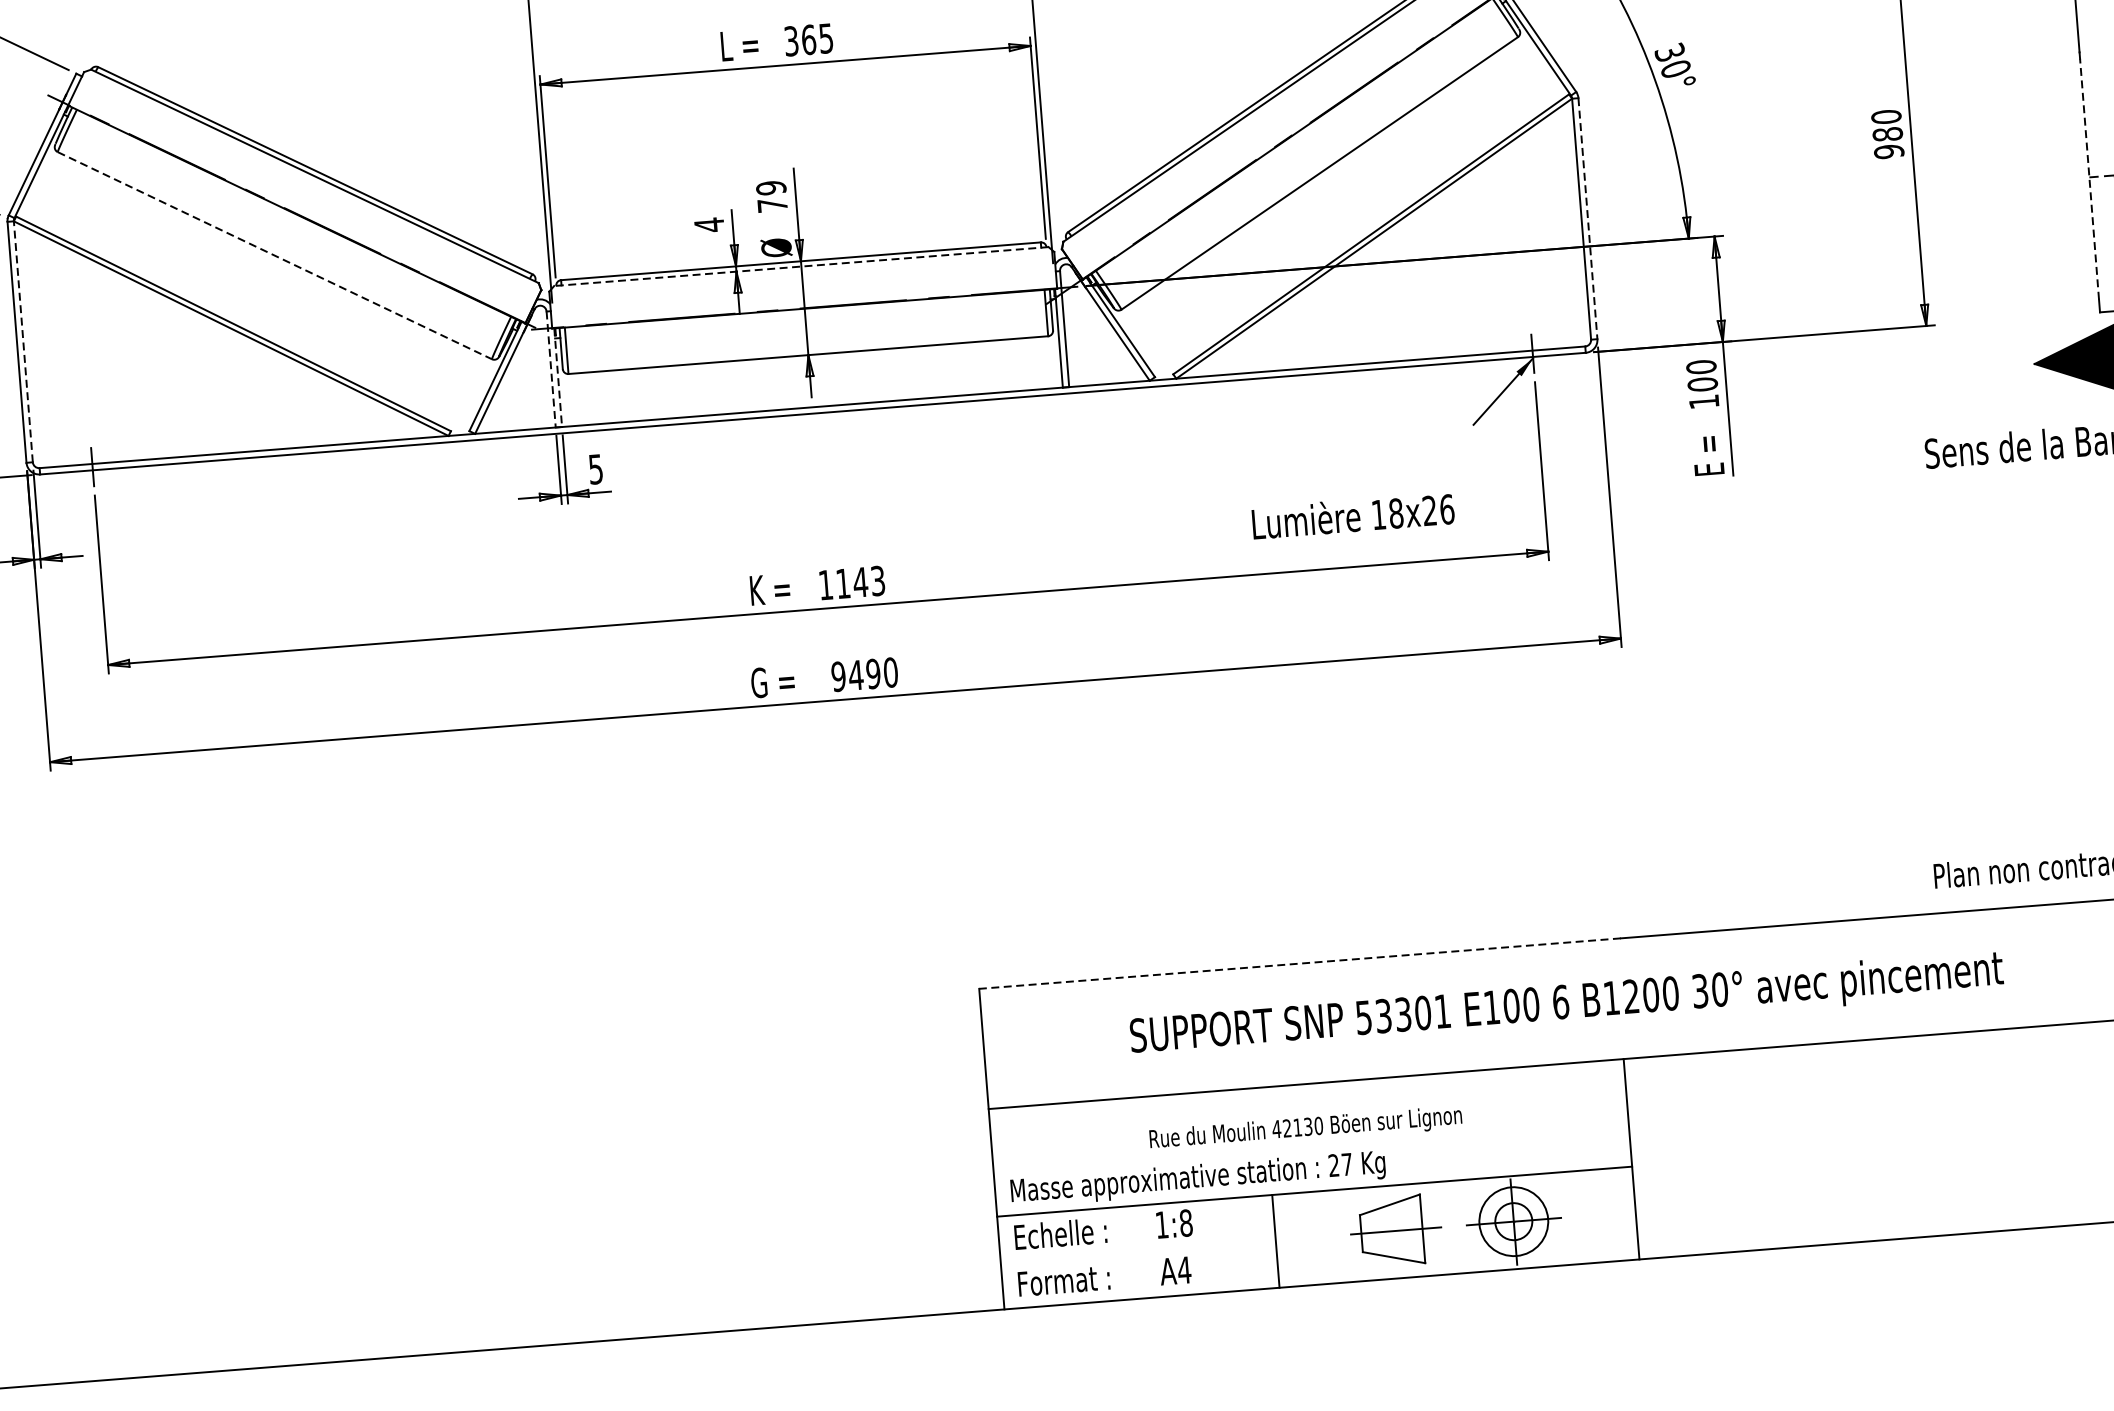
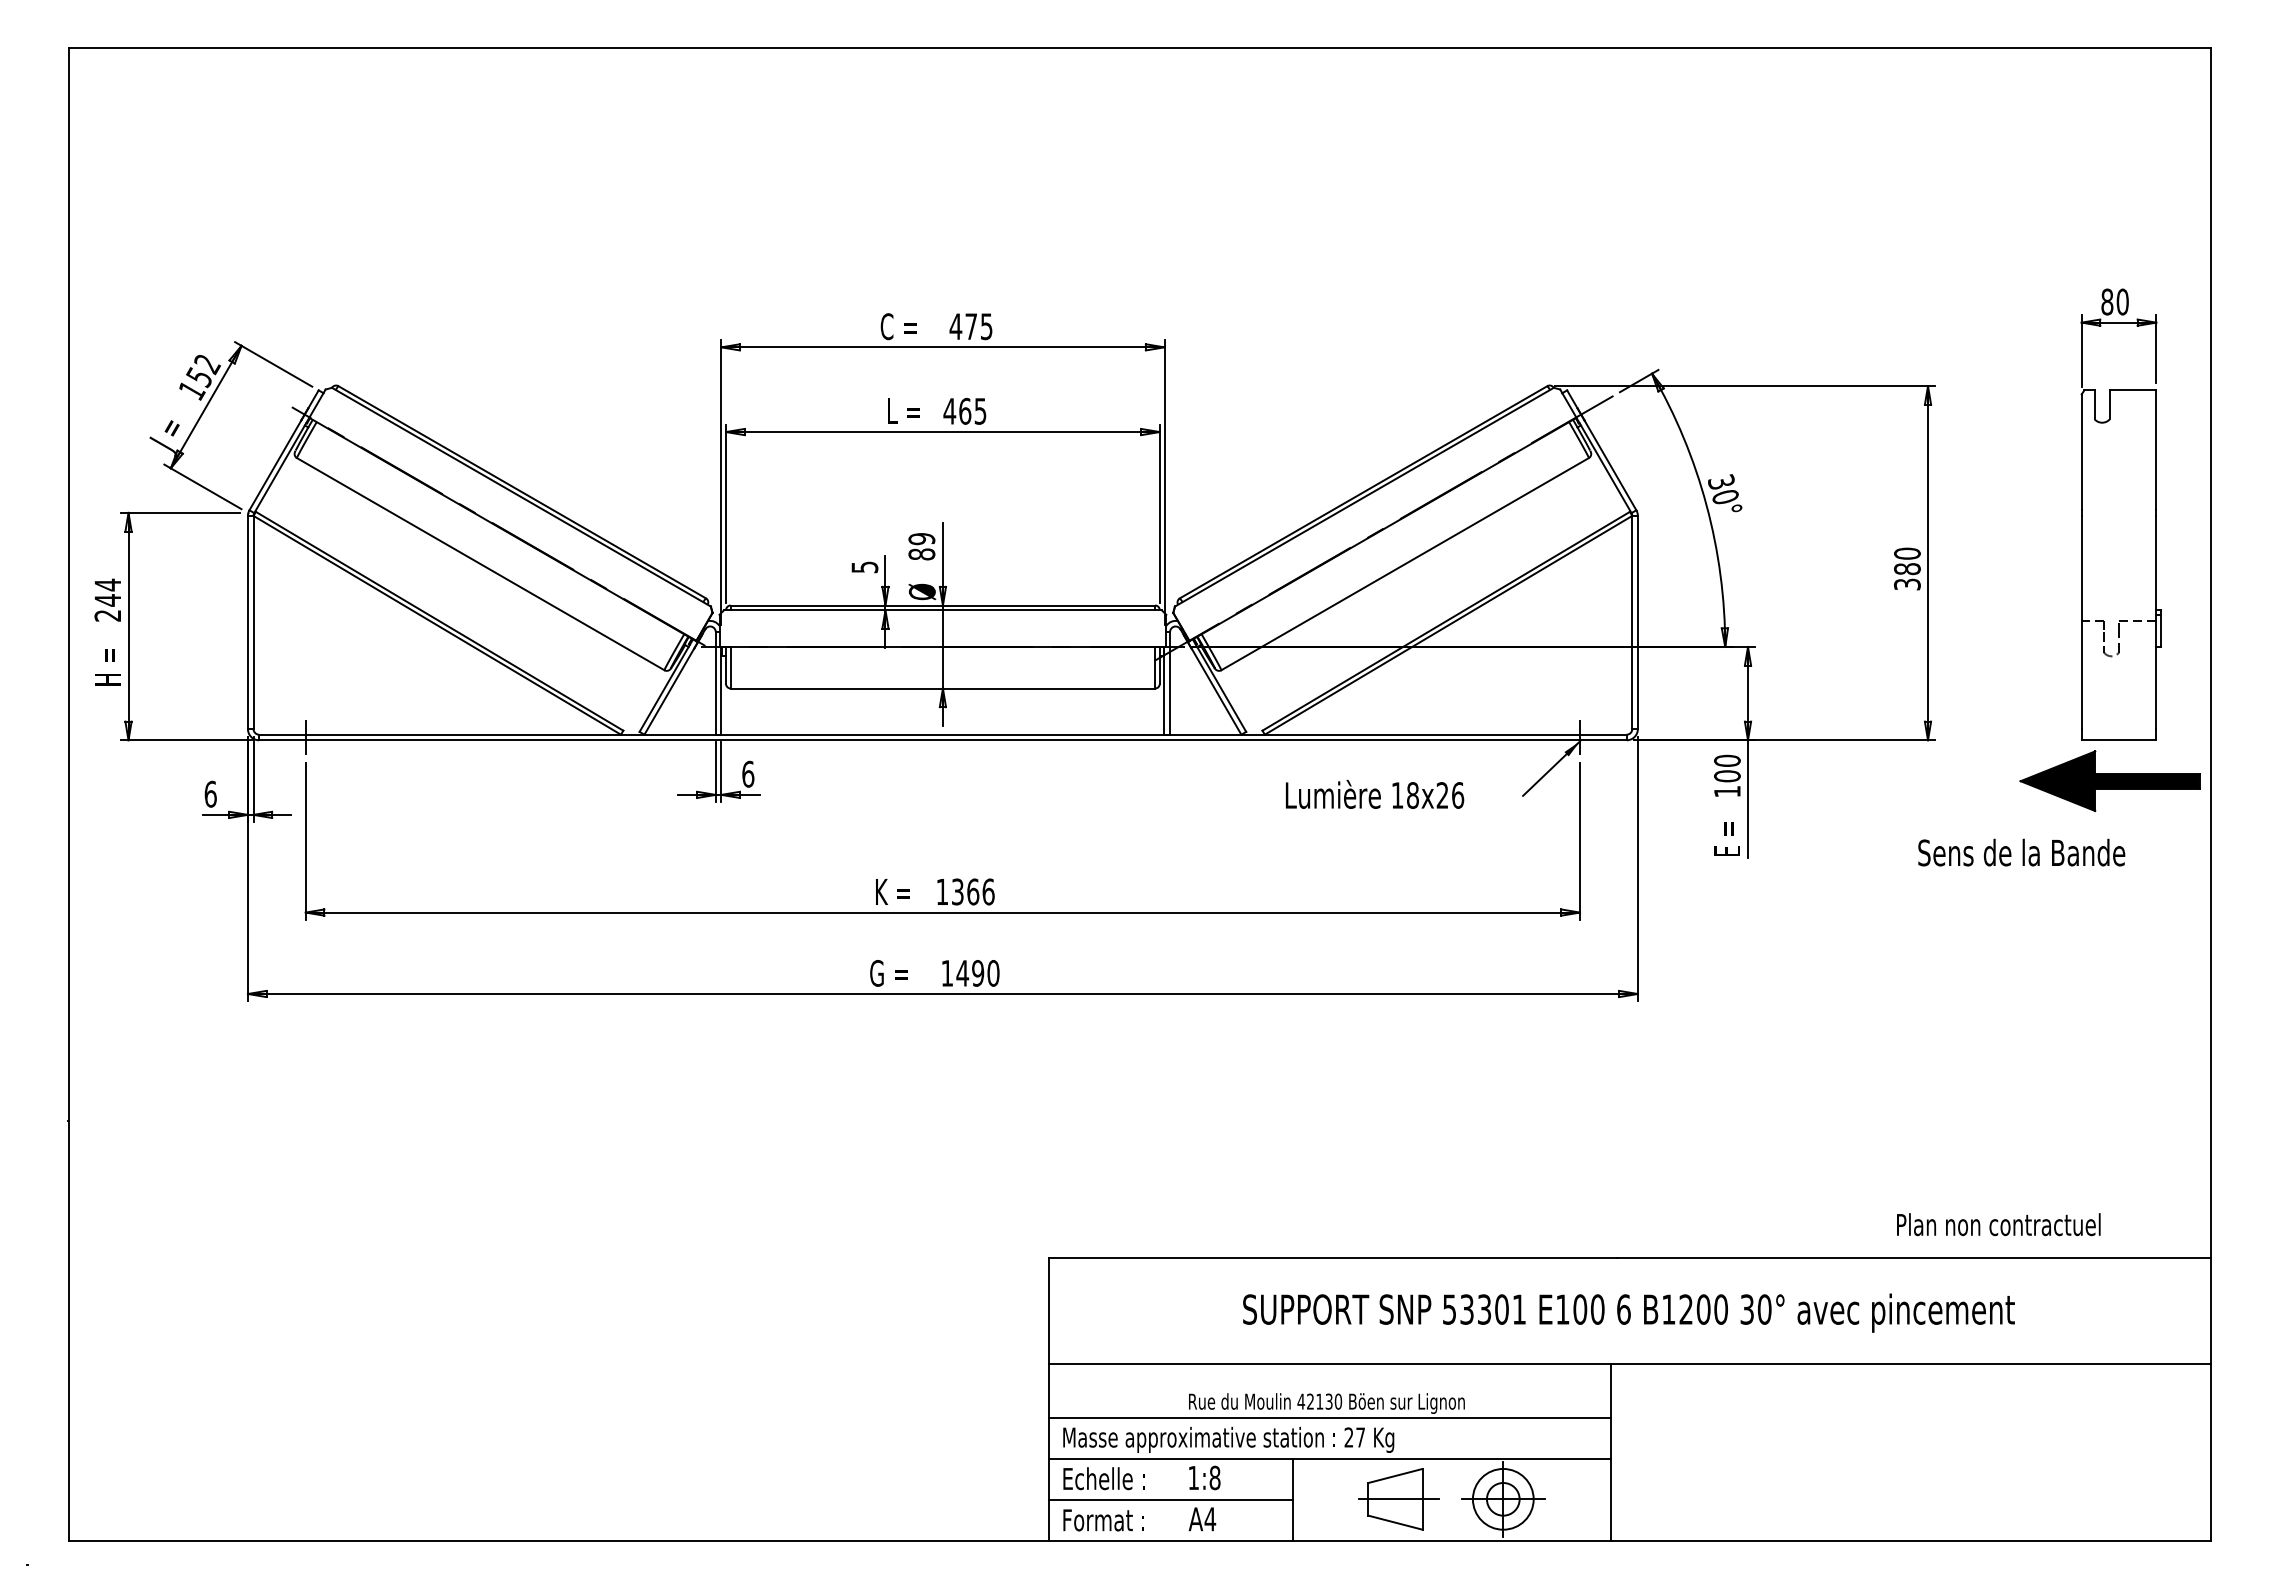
text: (791, 40) -> (949, 410), 365 -> 465
text: (1889, 151) -> (1907, 584), 980 -> 380
line: (2089, 179) -> (2081, 622), dashed -> solid
text: (772, 205) -> (921, 554), 79 -> 89
line: (1587, 218) -> (1637, 622), dashed -> solid
text: (708, 225) -> (864, 567), 4 -> 5
line: (275, 255) -> (481, 564), dashed -> solid
line: (800, 266) -> (942, 610), dashed -> solid
line: (23, 341) -> (253, 622), dashed -> solid
line: (550, 369) -> (715, 683), dashed -> solid
line: (558, 378) -> (721, 691), dashed -> solid
text: (596, 468) -> (748, 773), 5 -> 6
text: (1353, 515) -> (1375, 794), moved
text: (860, 581) -> (973, 891), 1143 -> 1366
text: (838, 676) -> (947, 973), 9490 -> 1490
line: (1300, 963) -> (1333, 1257), dashed -> solid
text: (1566, 1005) -> (1628, 1312), moved
line: (1311, 1145) -> (1330, 1418), added
line: (1137, 1252) -> (1170, 1500), added

